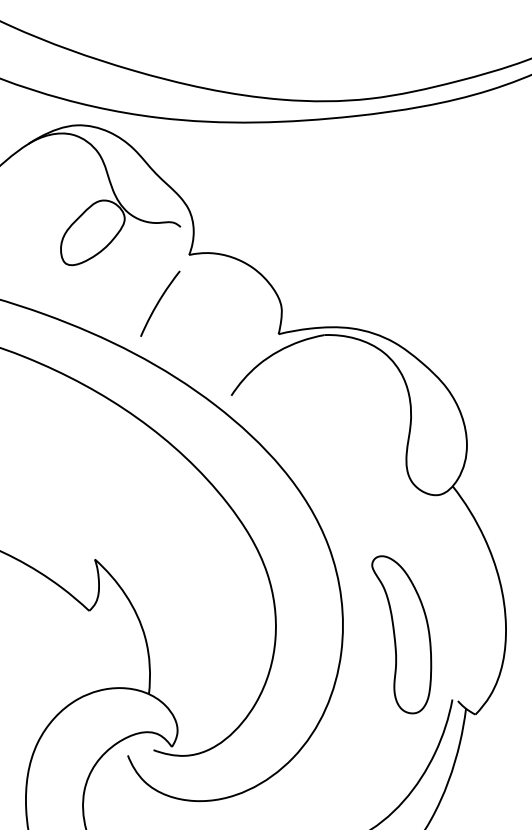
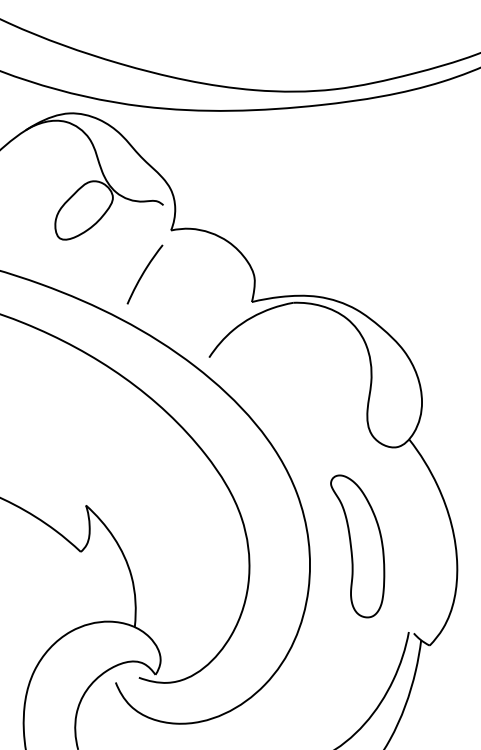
part: (401, 634) -> (357, 546), moved

